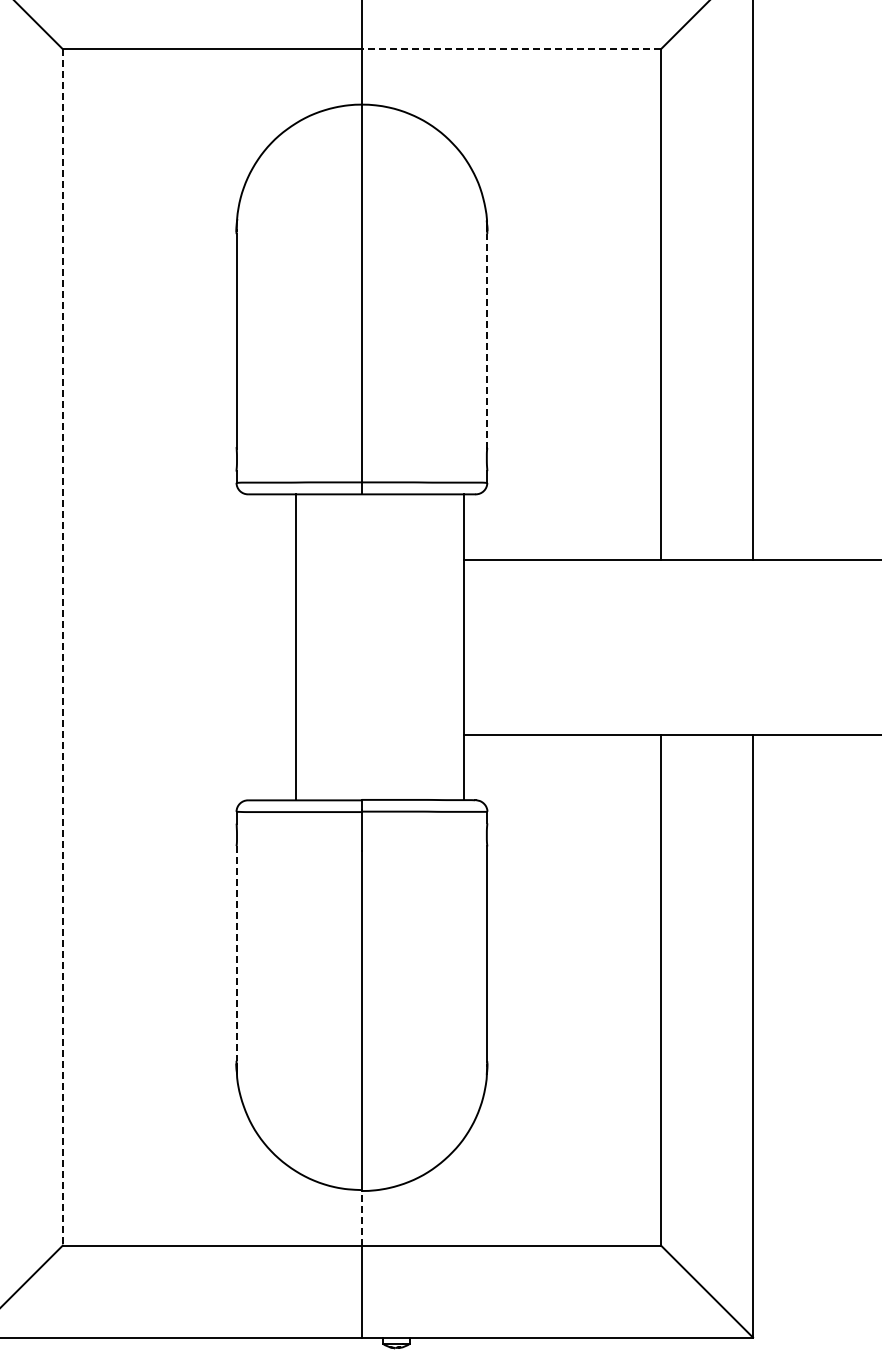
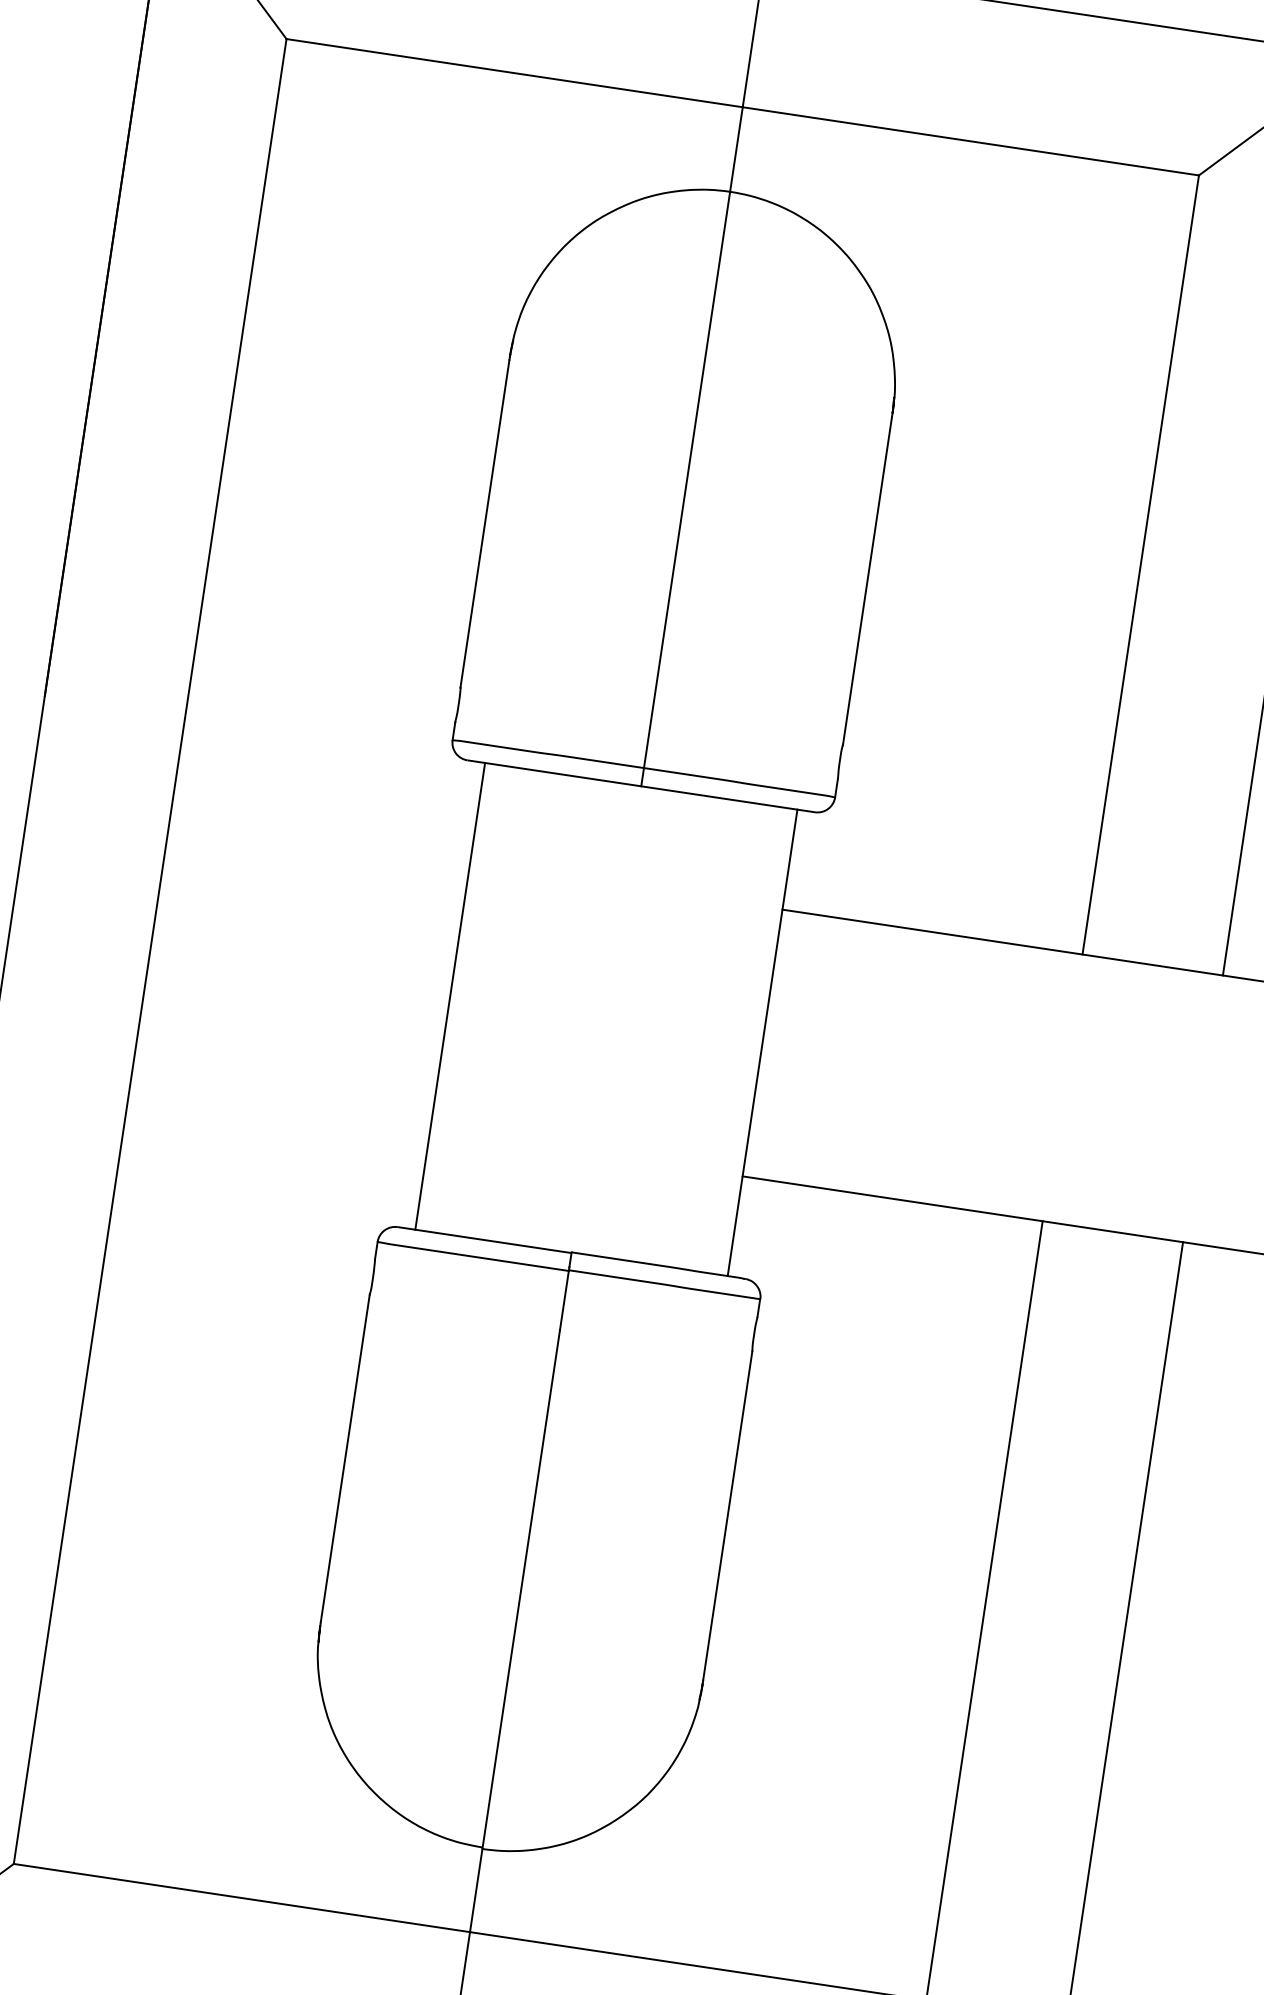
line: (511, 49) -> (970, 141), dashed -> solid
line: (487, 340) -> (867, 580), dashed -> solid
line: (62, 647) -> (149, 951), dashed -> solid
line: (295, 647) -> (450, 996), moved
line: (236, 954) -> (345, 1459), dashed -> solid
line: (361, 1217) -> (475, 1889), dashed -> solid

